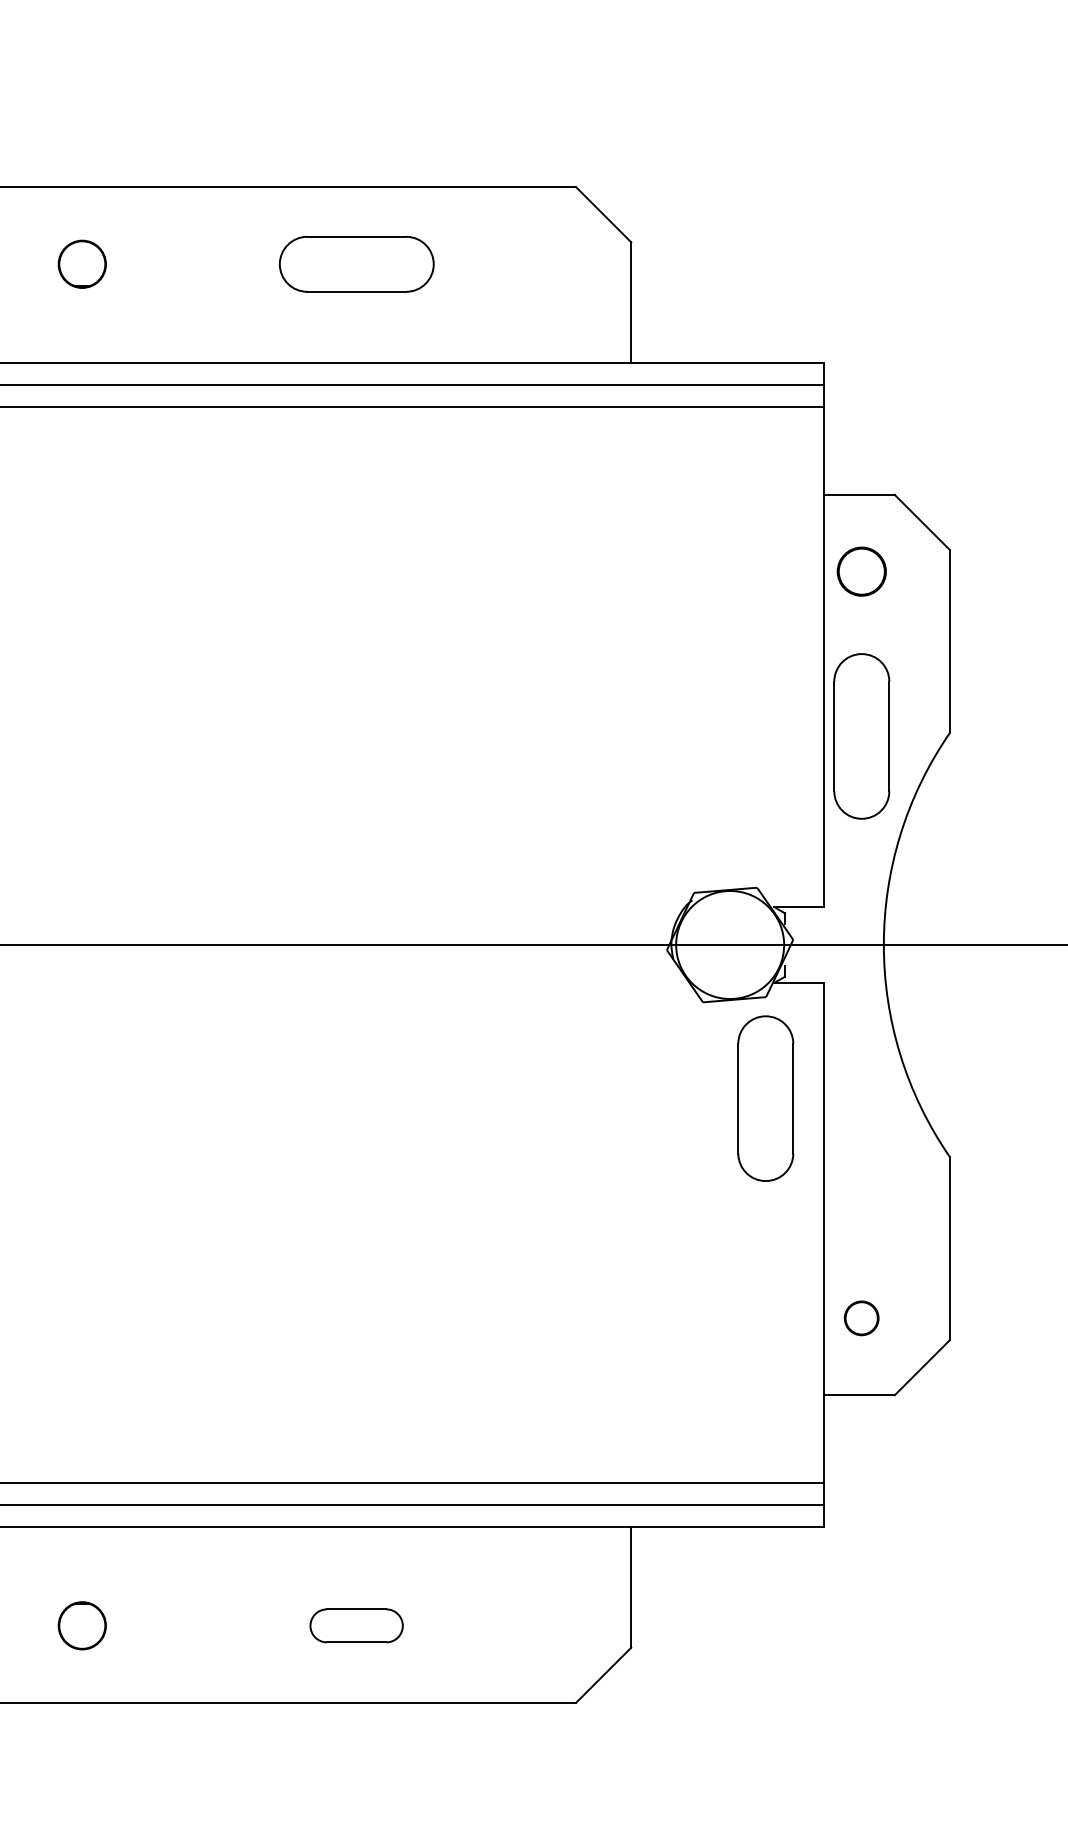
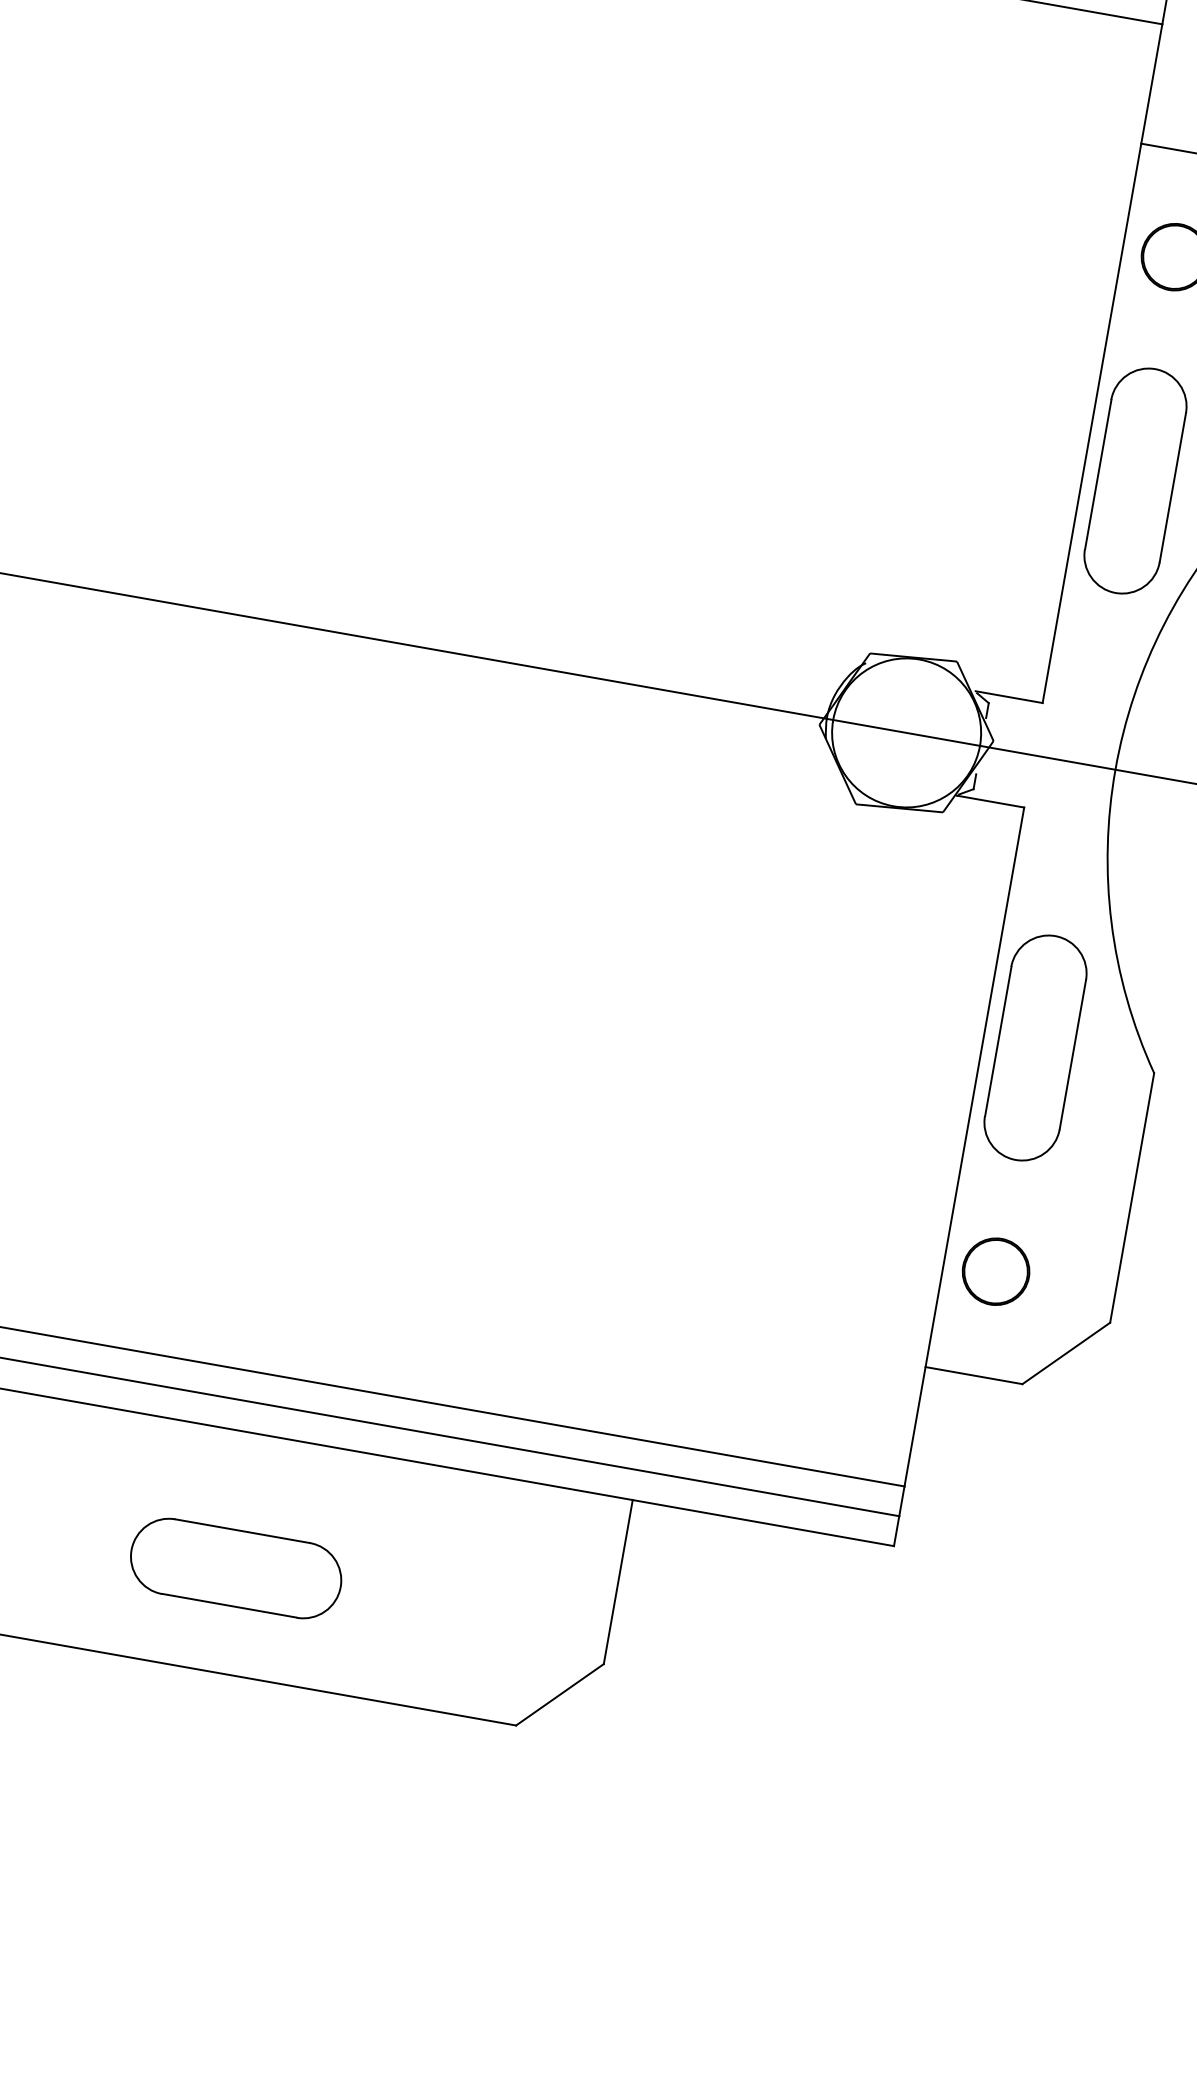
part: (765, 1098) -> (1035, 1047), moved
circle: (861, 1318) -> (995, 1271), size x1.43
part: (356, 1625) -> (235, 1568), size x1.67

